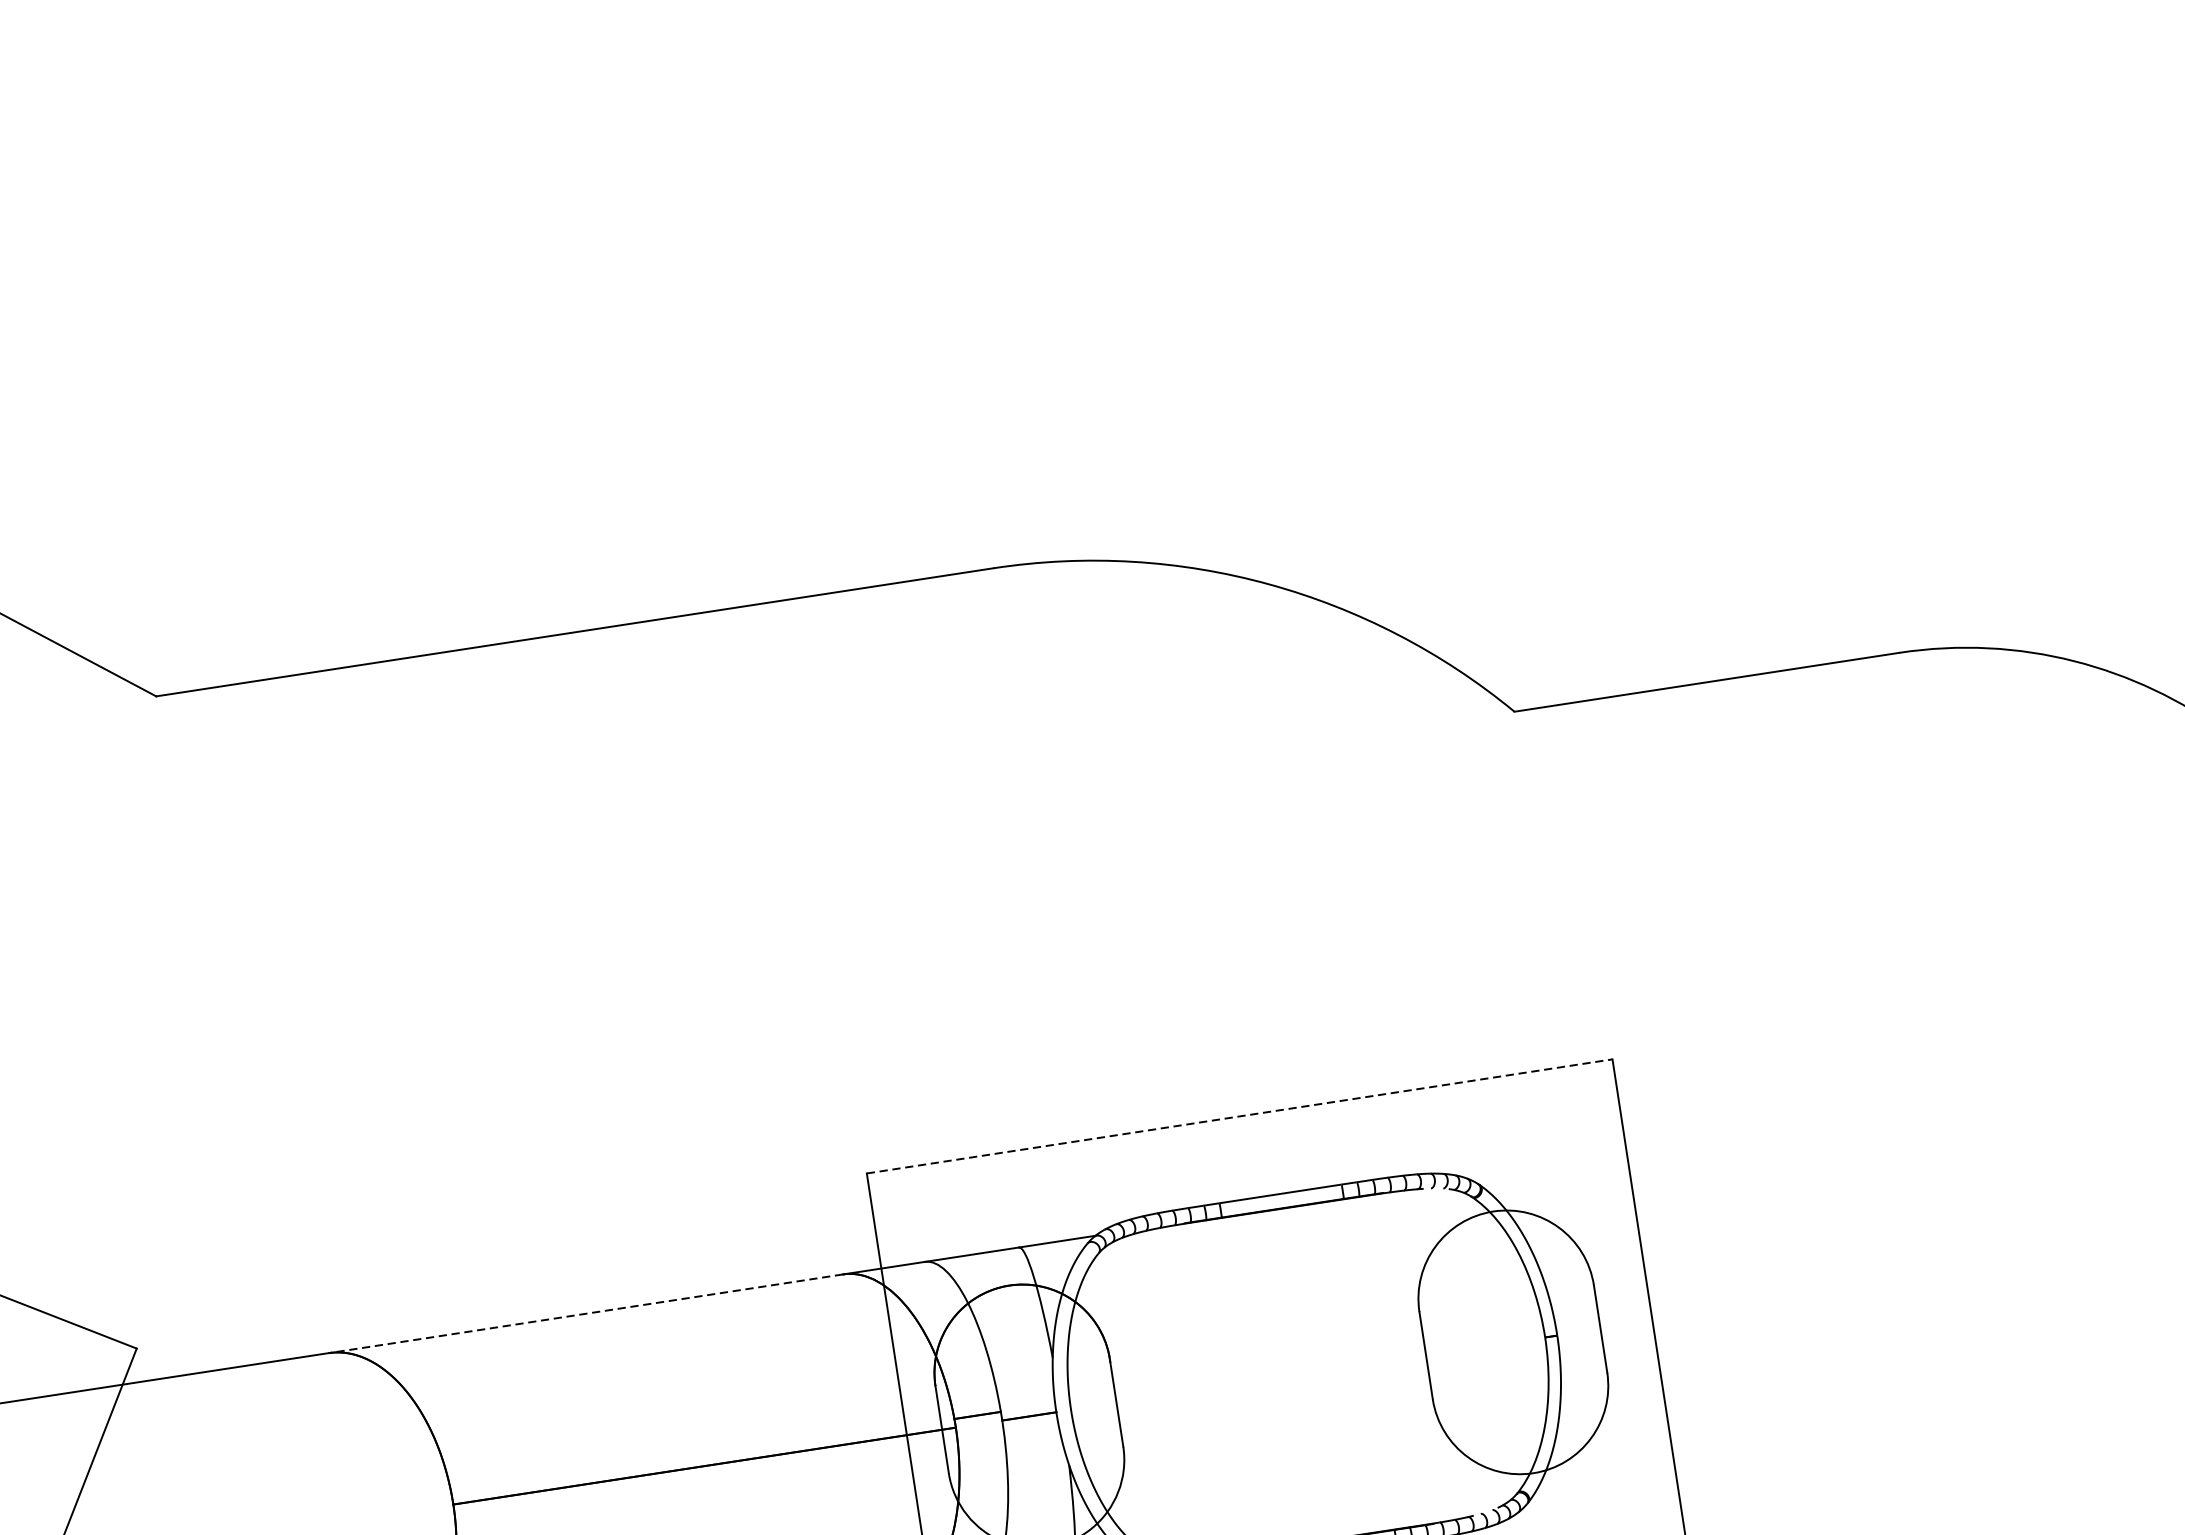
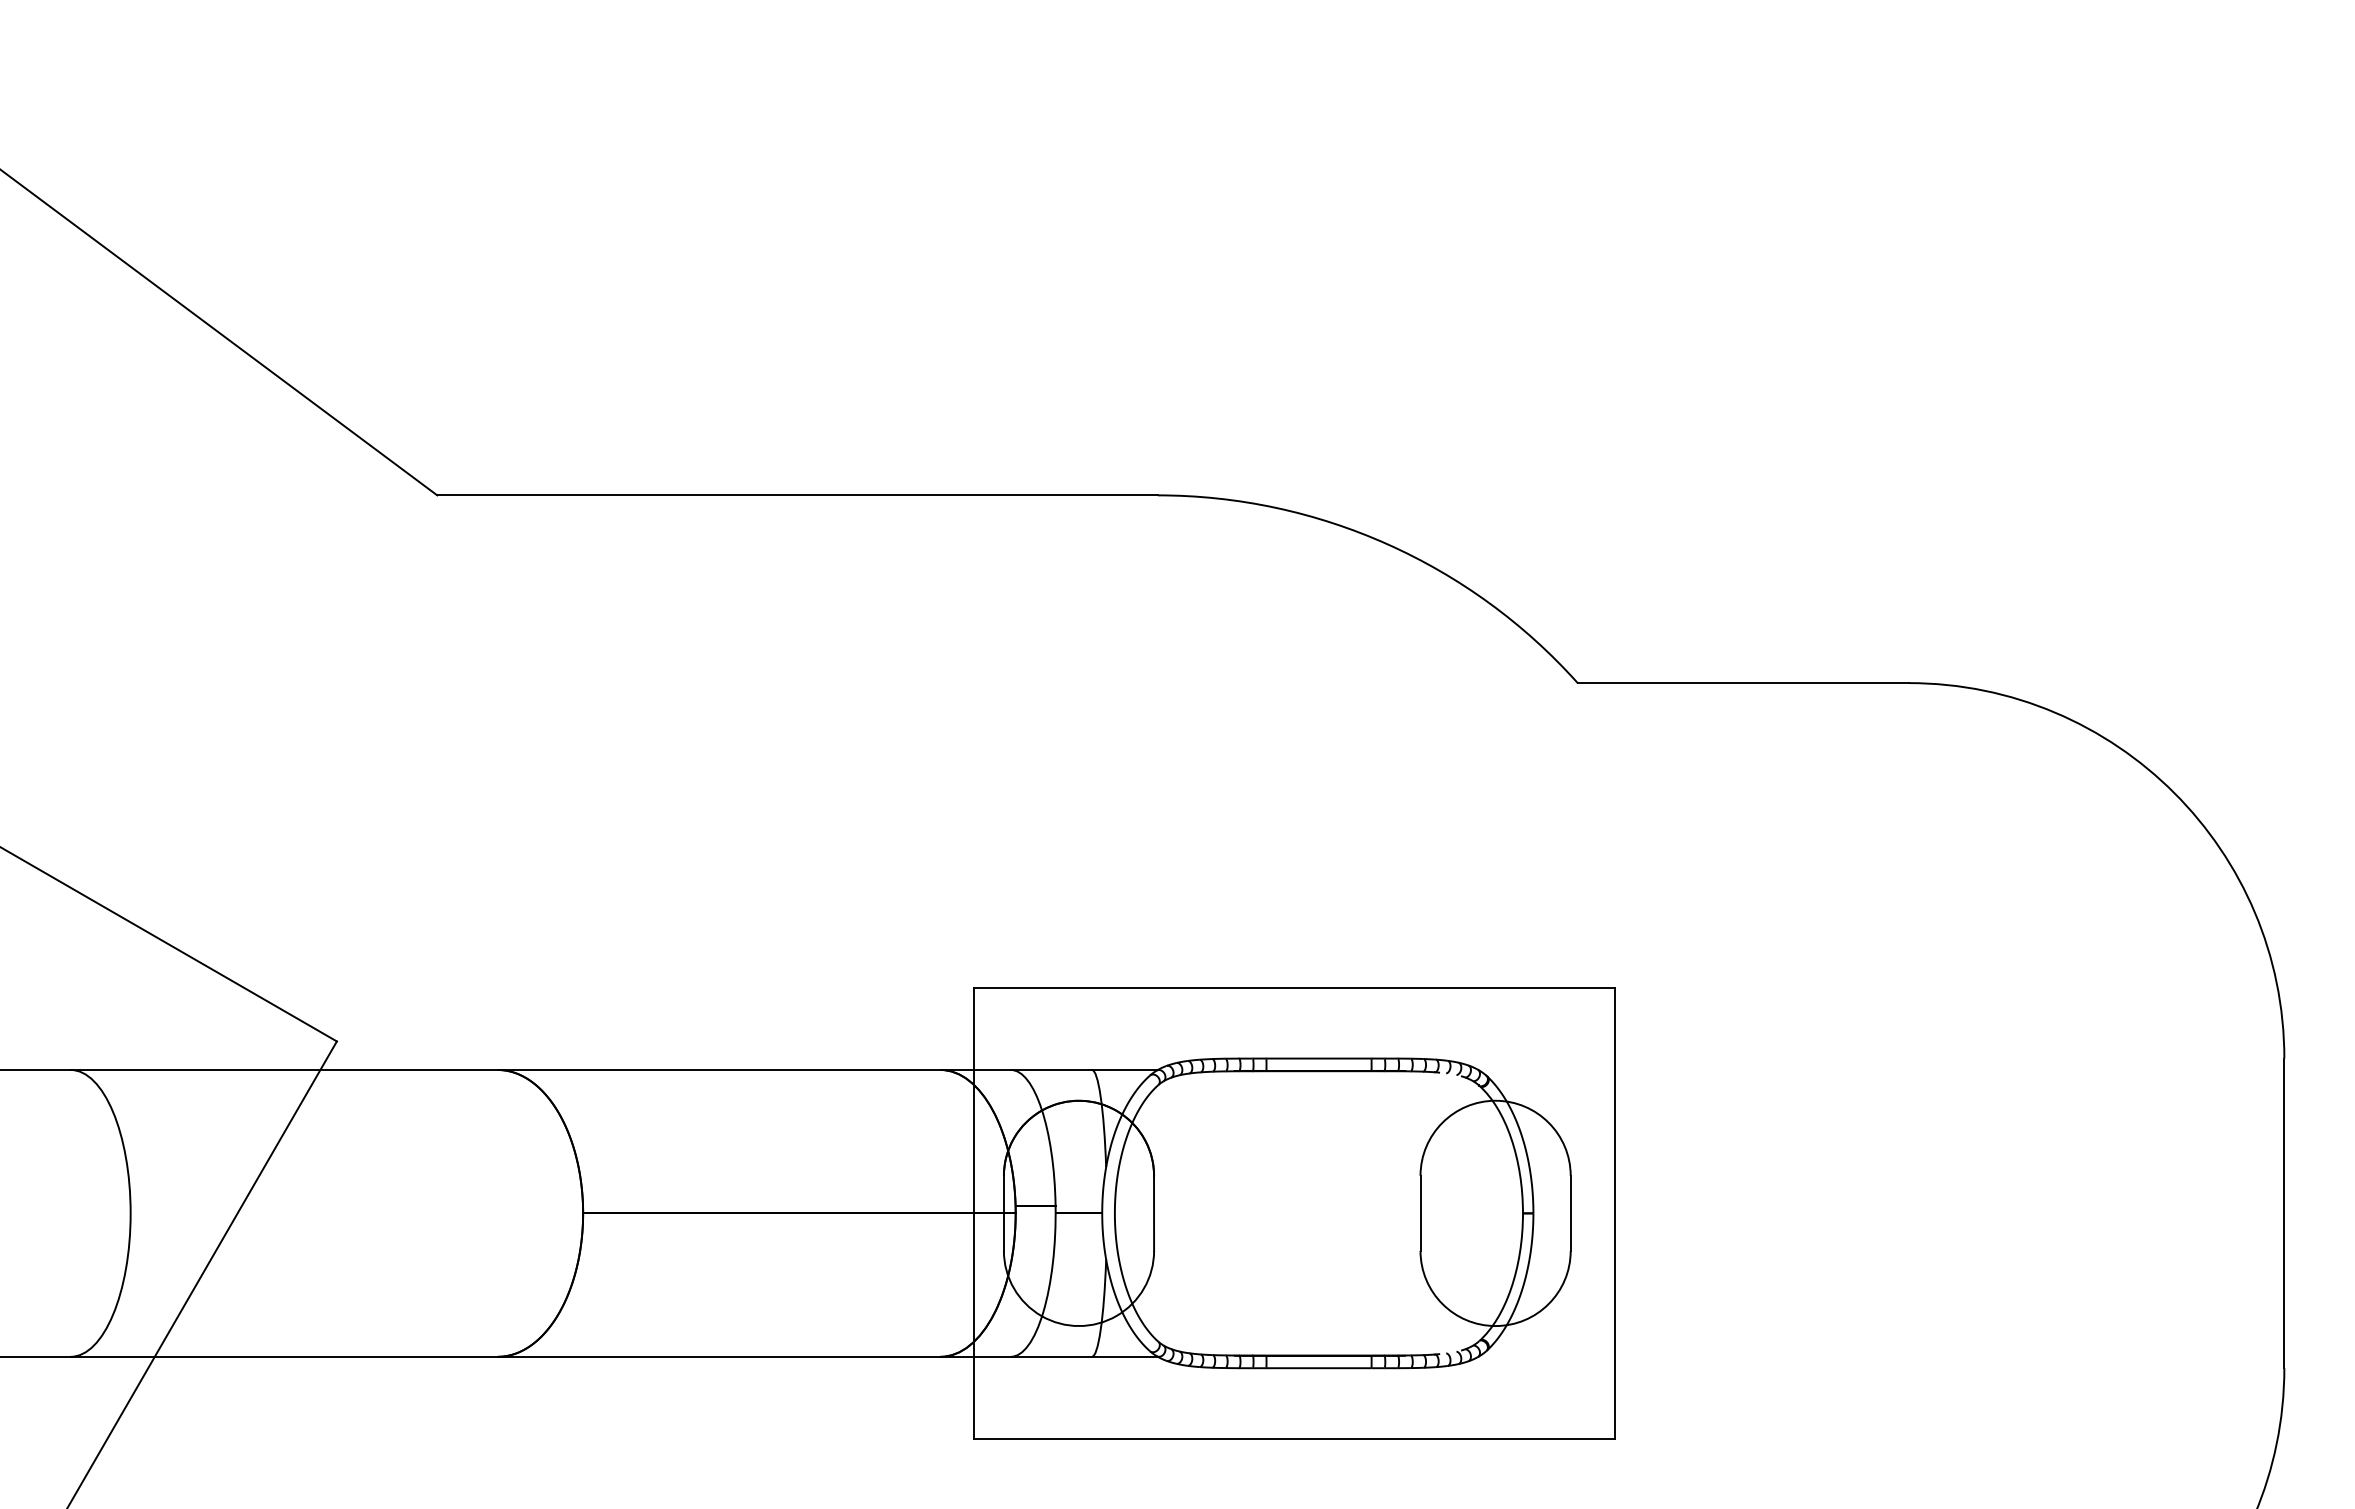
line: (1239, 1116) -> (1294, 988), dashed -> solid
line: (585, 1313) -> (718, 1069), dashed -> solid

